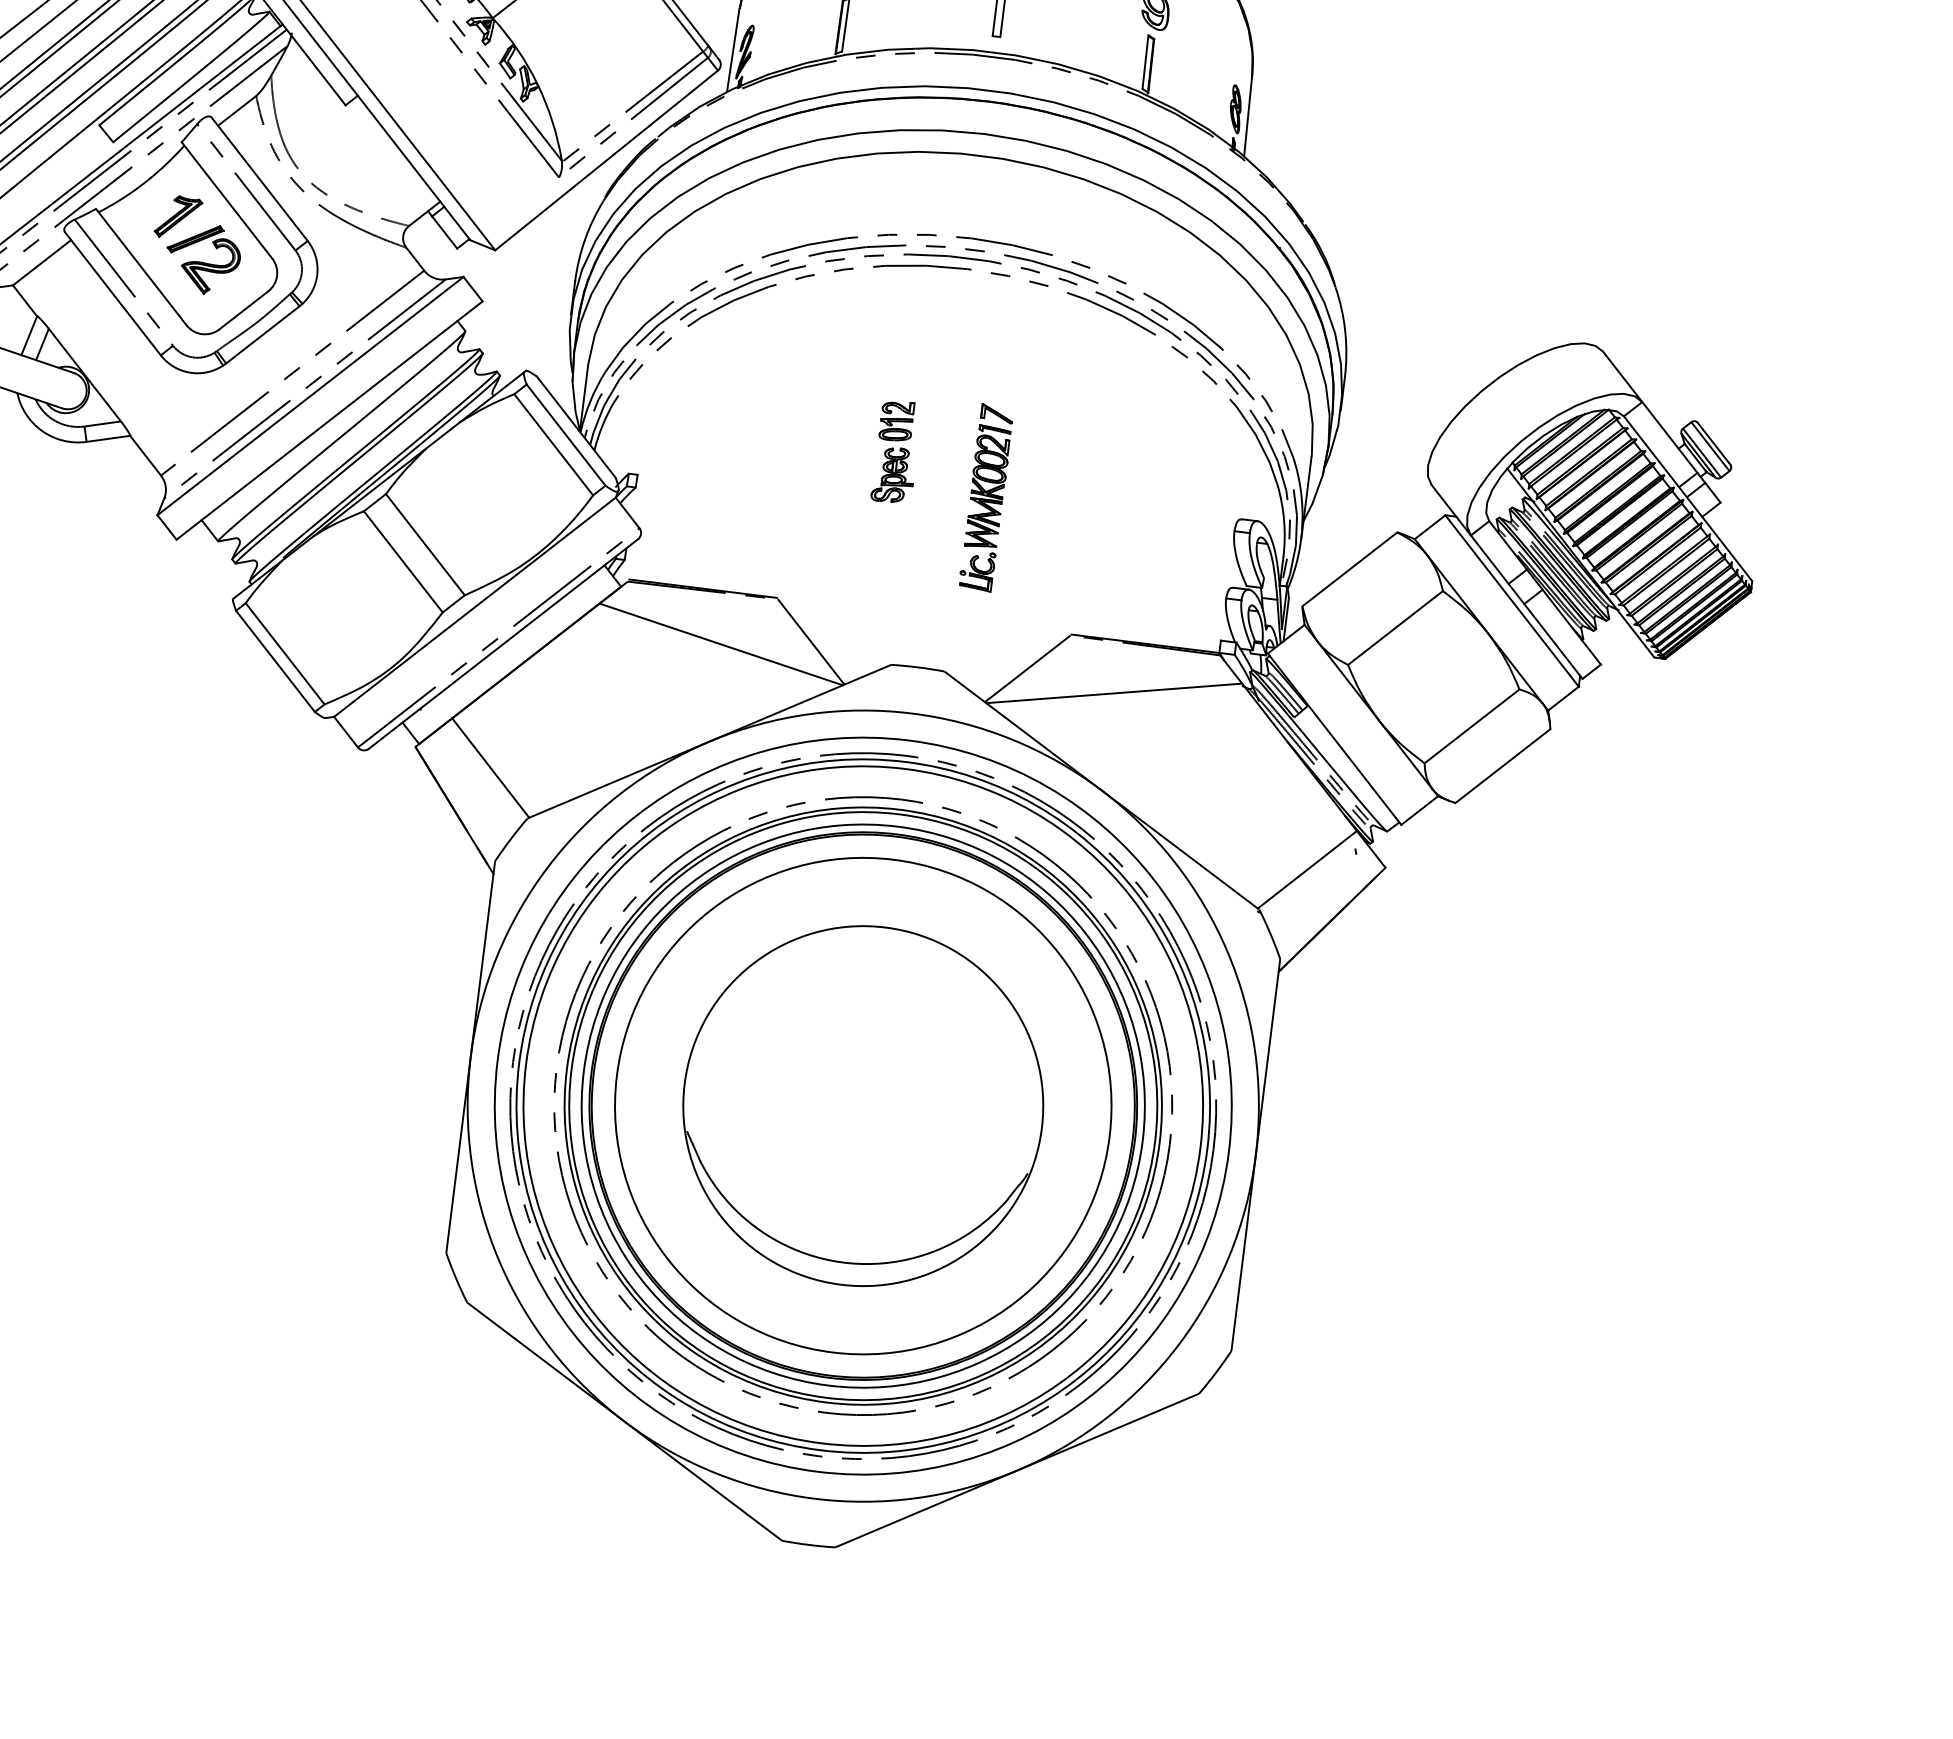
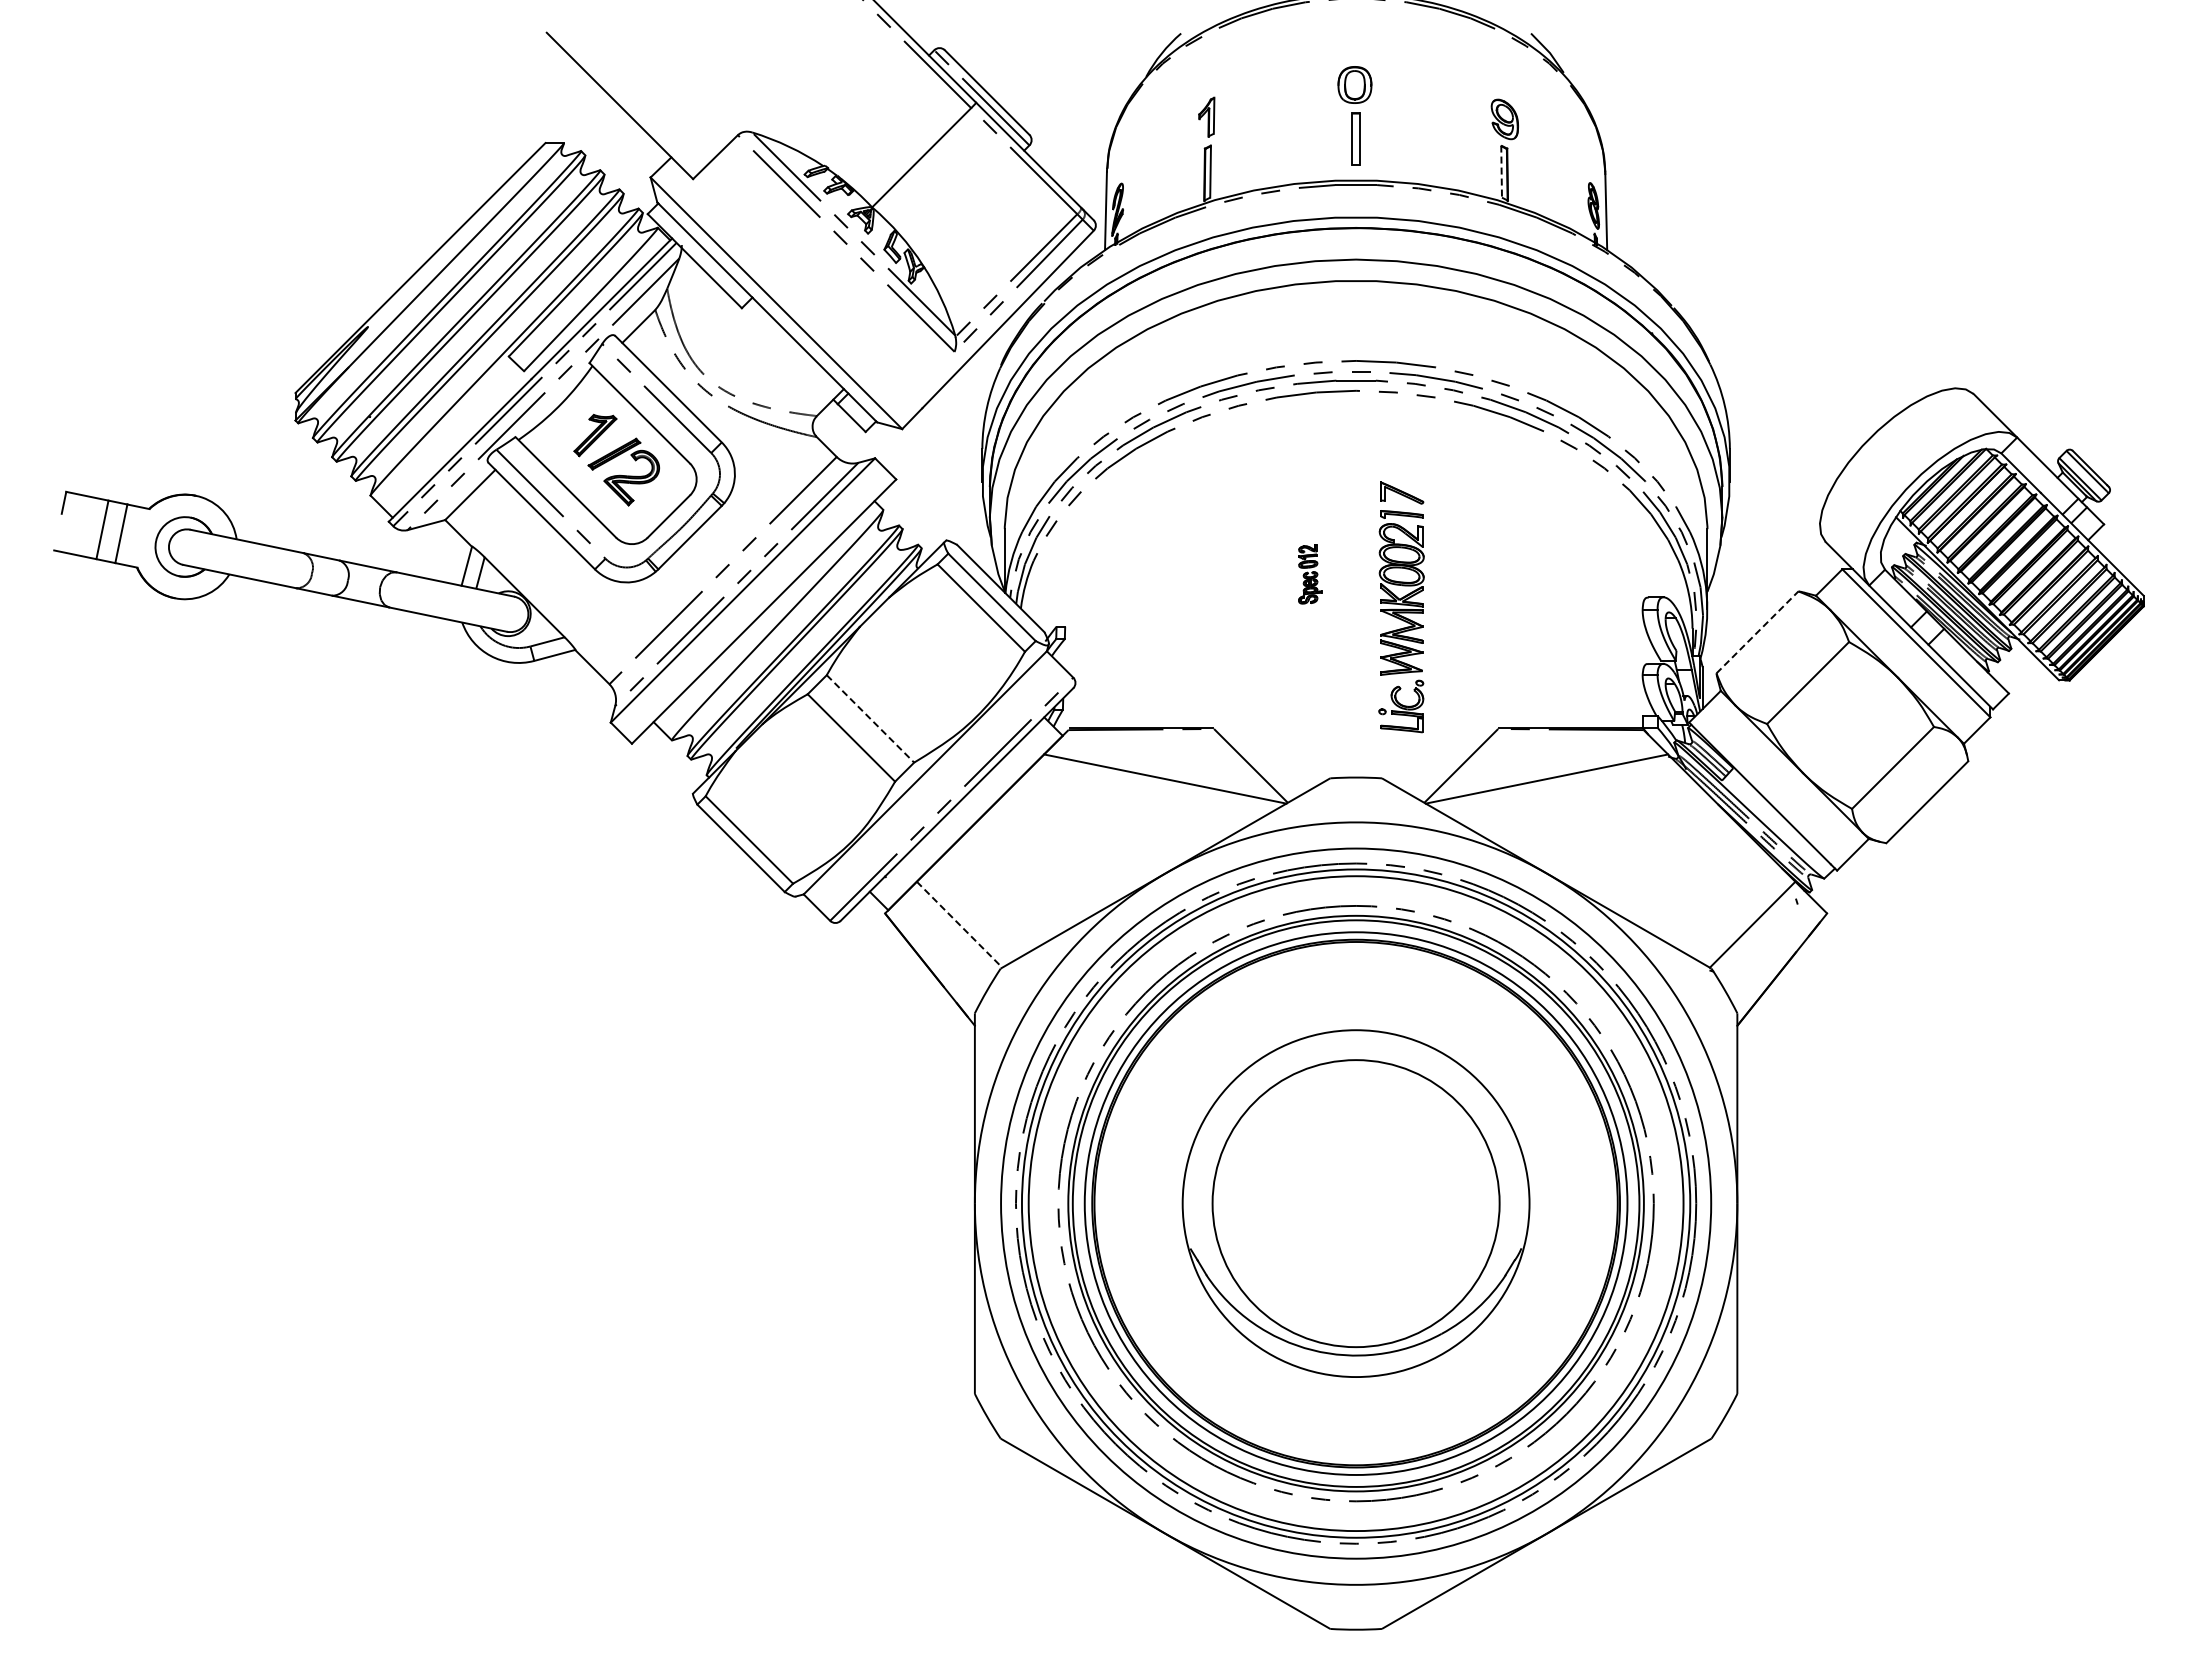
line: (1145, 62) -> (1501, 172), solid -> dashed
part: (897, 452) -> (1310, 574), size x0.6
part: (986, 498) -> (1401, 607), size x1.4
line: (425, 544) -> (870, 718), solid -> dashed
line: (1349, 569) -> (1757, 632), solid -> dashed
line: (490, 767) -> (959, 924), solid -> dashed
circle: (862, 1105) -> (1355, 1203), size x0.6

